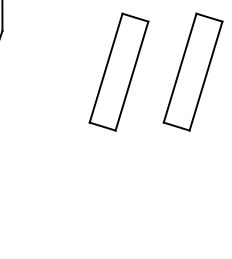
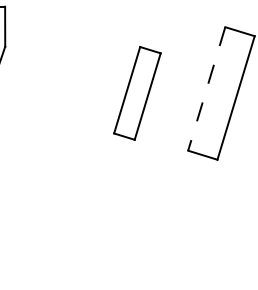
line: (180, 68) -> (207, 89), solid -> dashed
part: (118, 71) -> (136, 92), size x0.7

